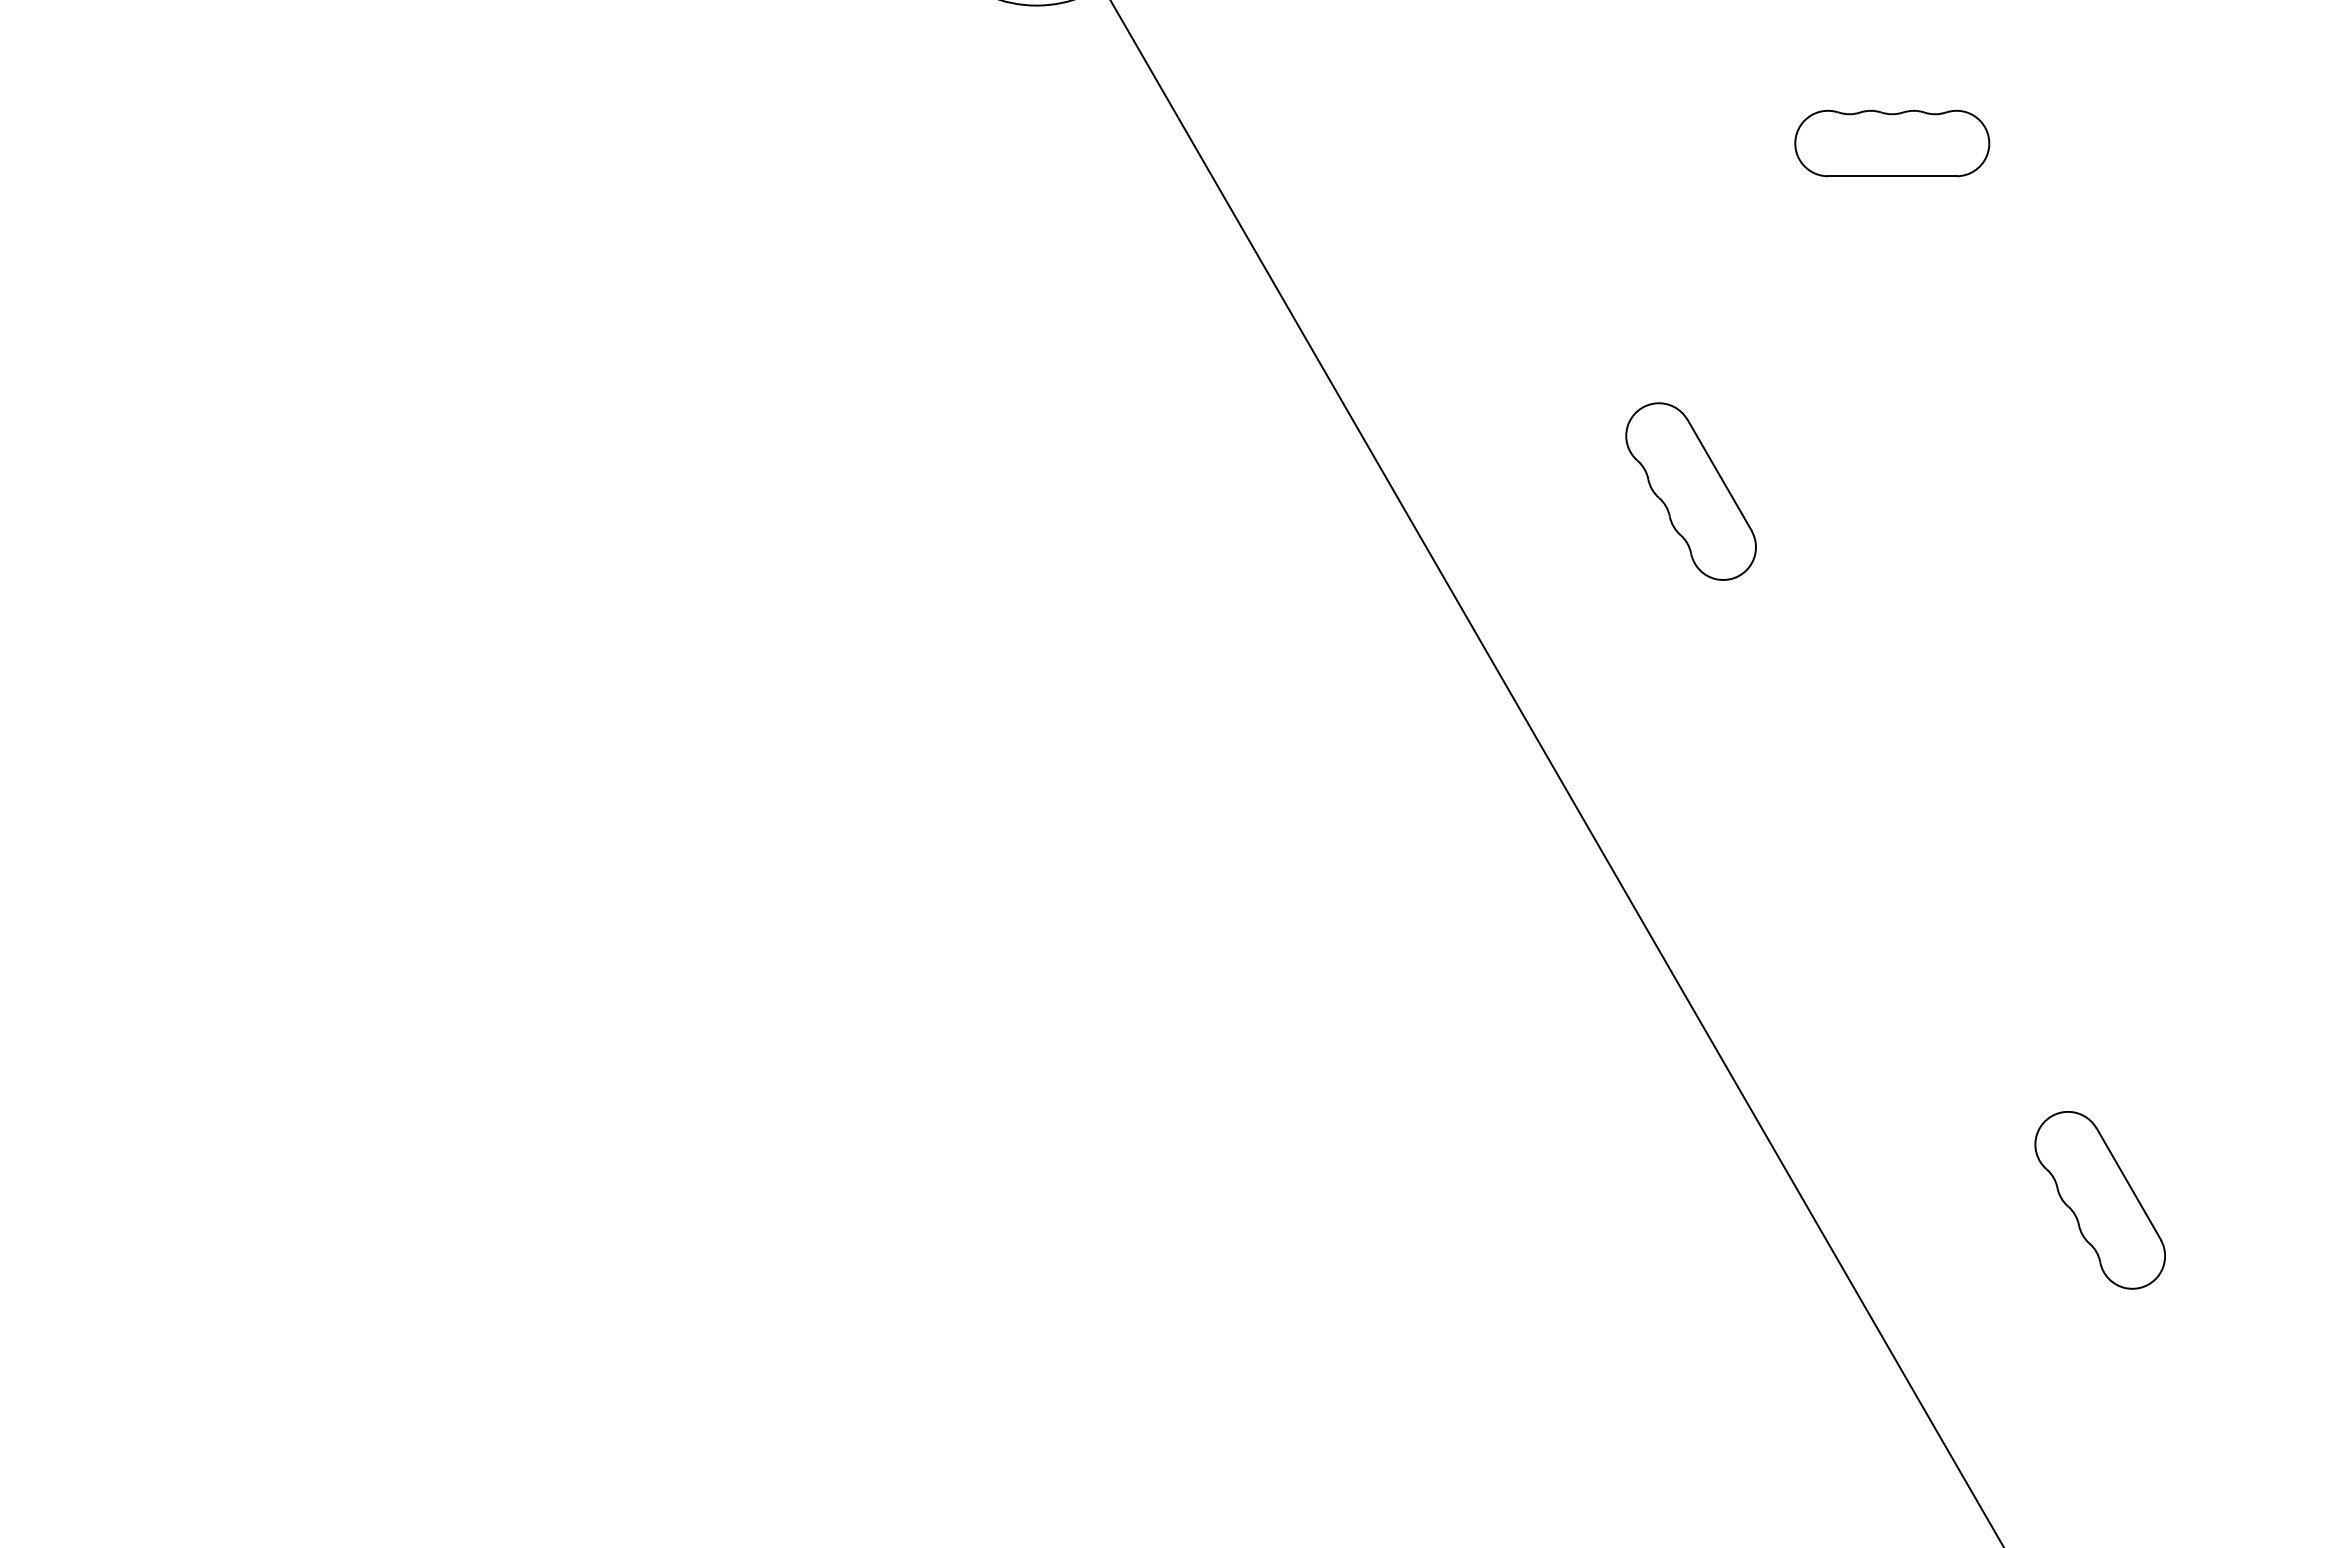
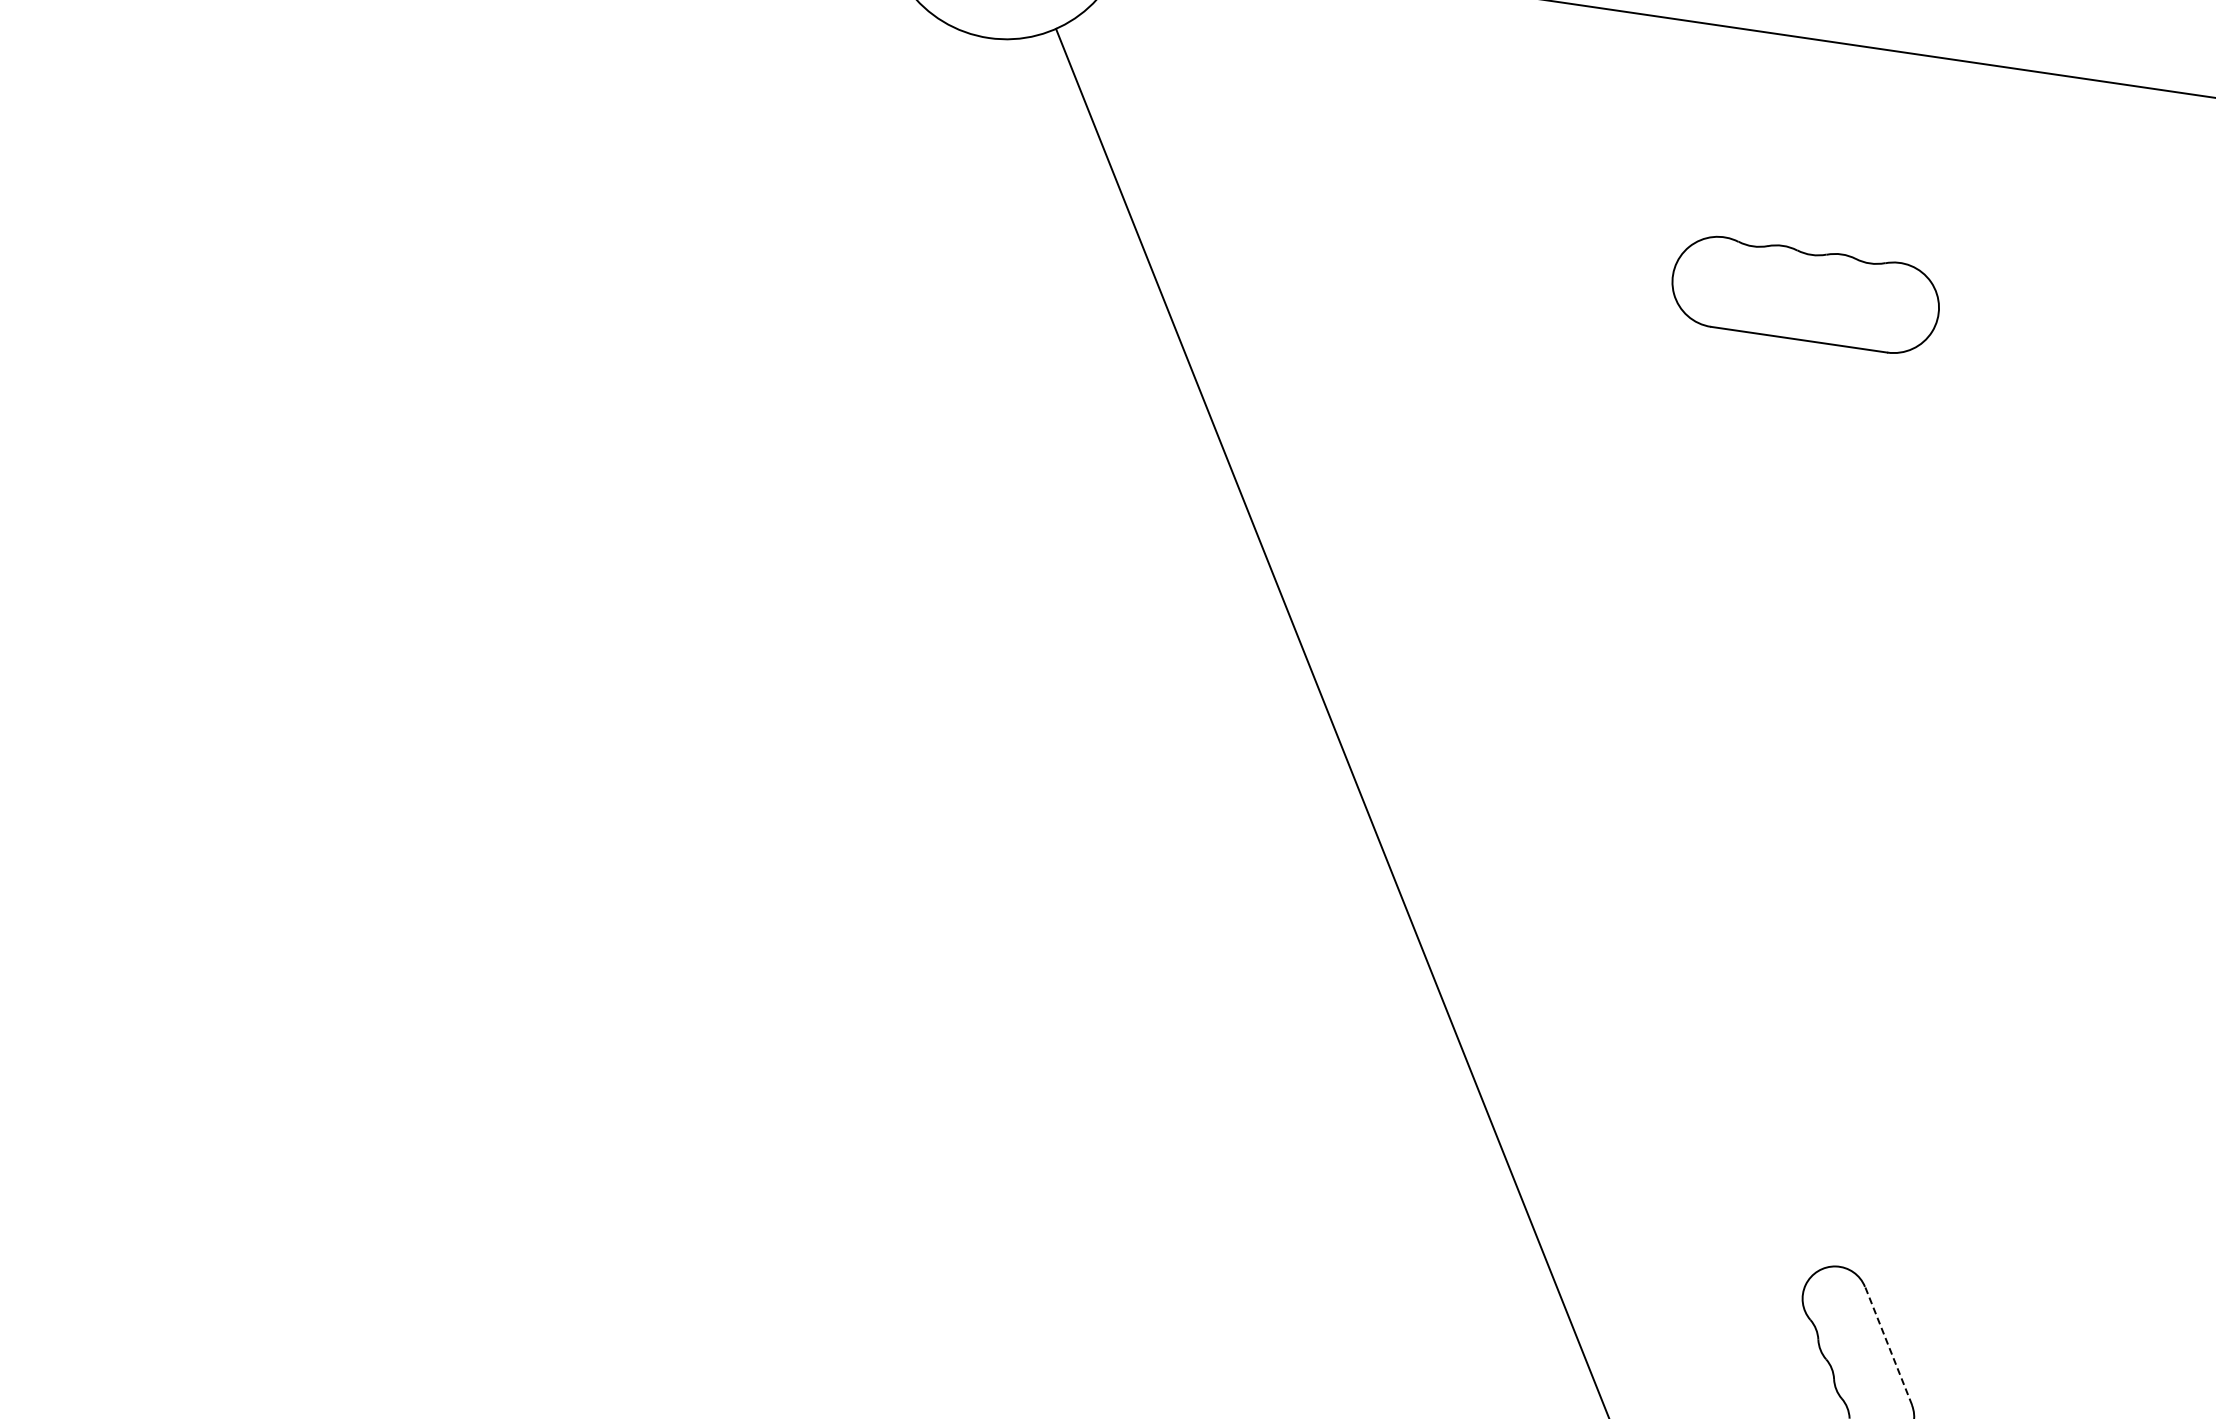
part: (1892, 143) -> (1806, 294), size x1.4
part: (1690, 491) -> (1558, 606), removed
line: (2128, 1183) -> (1888, 1345), solid -> dashed

